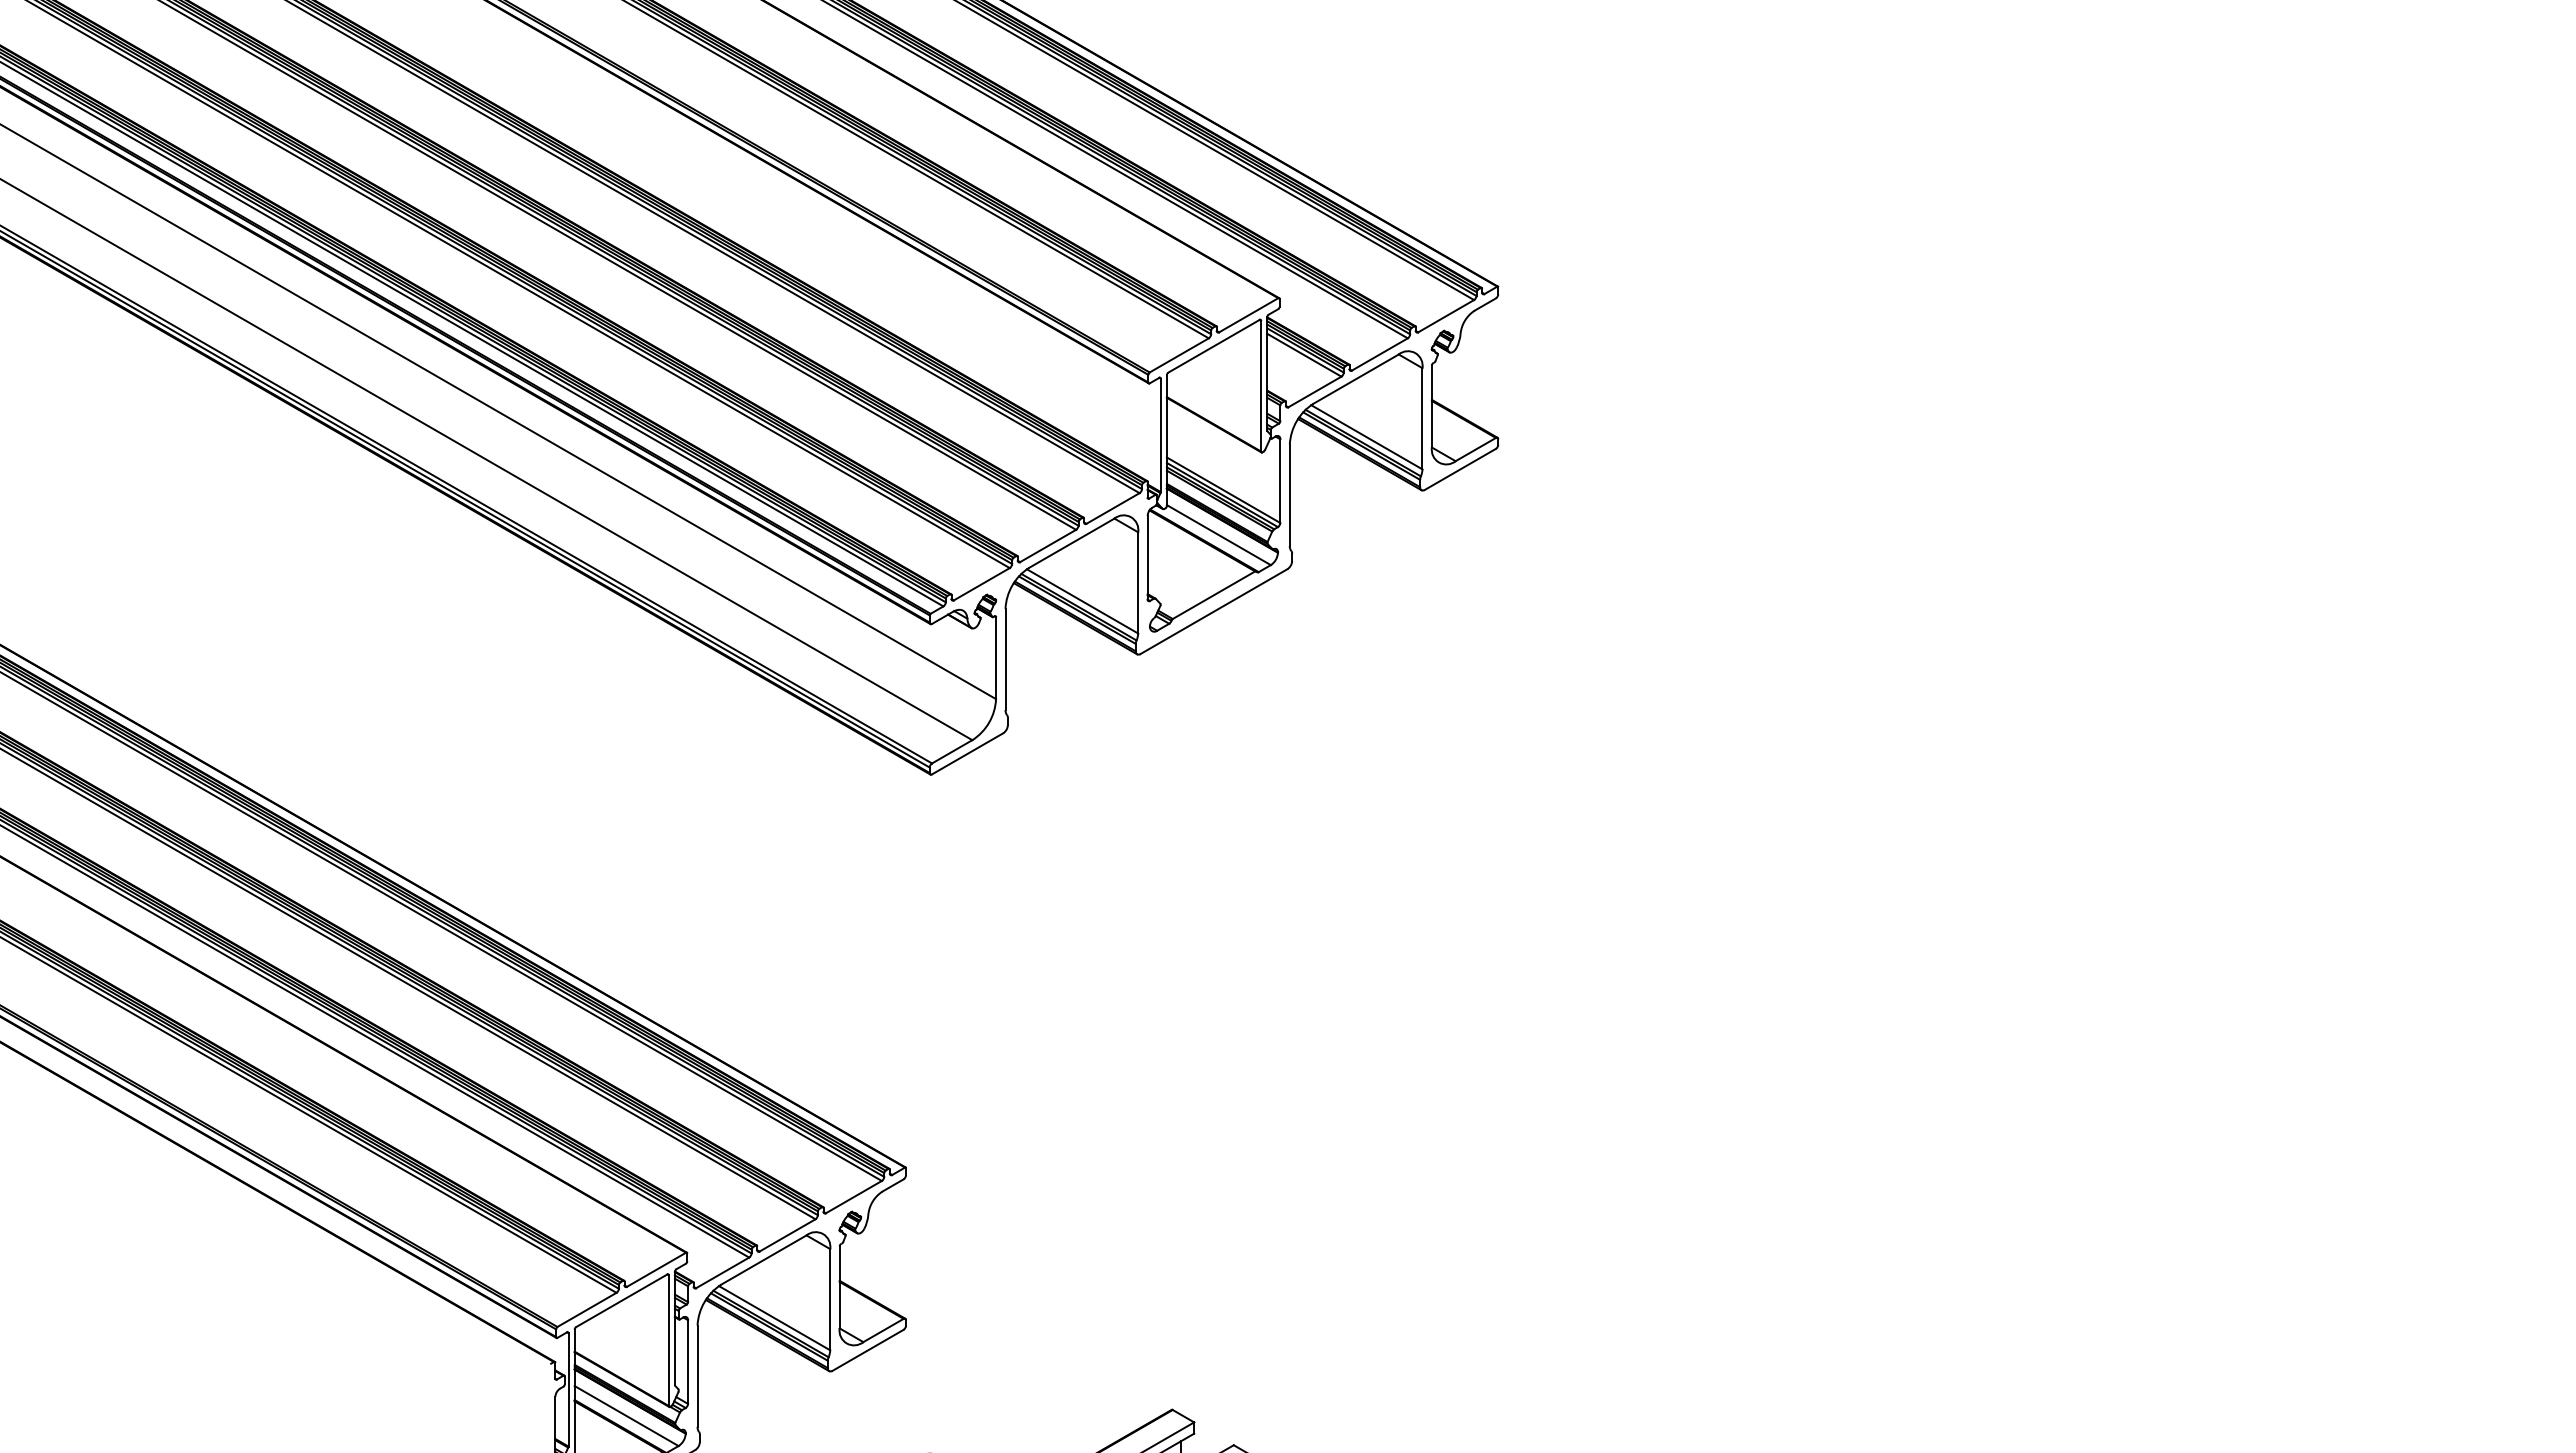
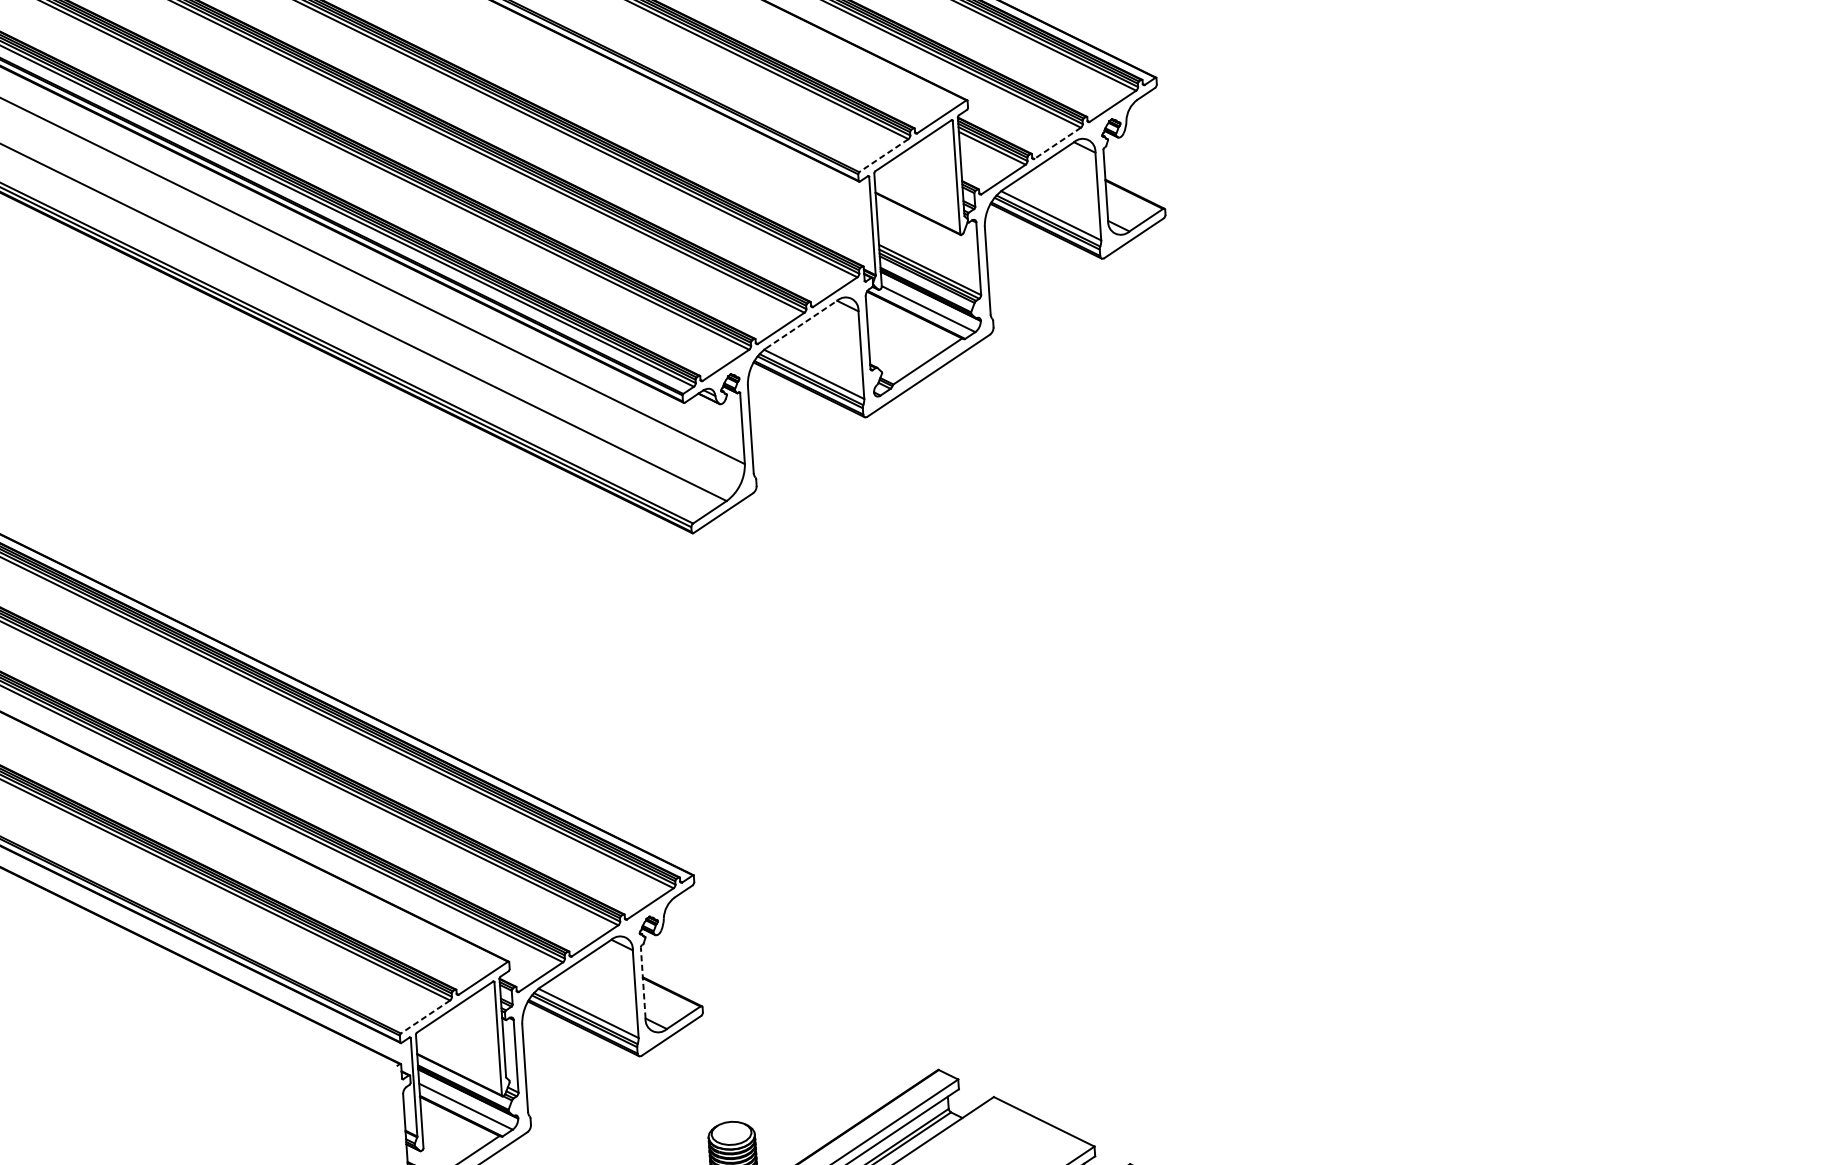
line: (1379, 354) -> (1057, 143), solid -> dashed
line: (1178, 355) -> (883, 155), solid -> dashed
line: (1072, 542) -> (802, 323), solid -> dashed
line: (839, 1286) -> (643, 982), solid -> dashed
line: (586, 1310) -> (425, 1017), solid -> dashed

